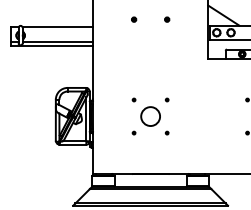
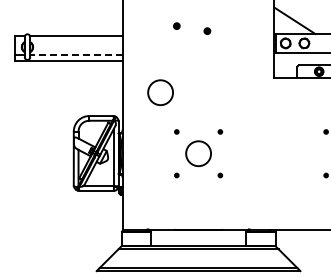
part: (167, 19) -> (207, 30), moved
line: (57, 41) -> (76, 54), solid -> dashed
circle: (121, 70) -> (160, 92), added

